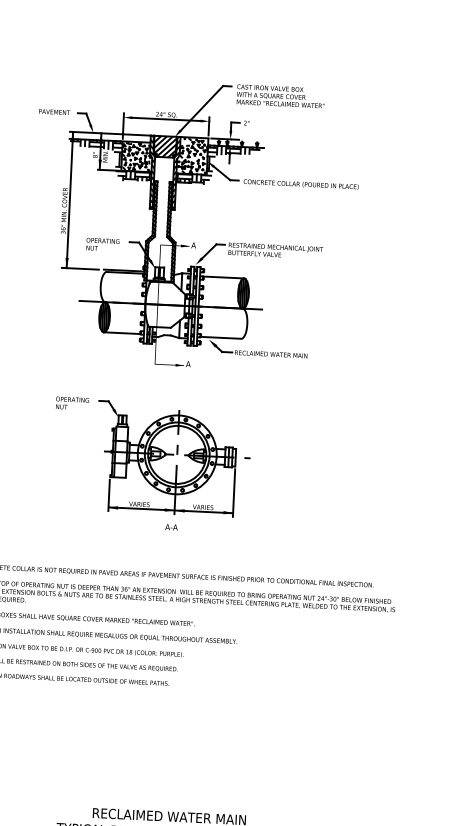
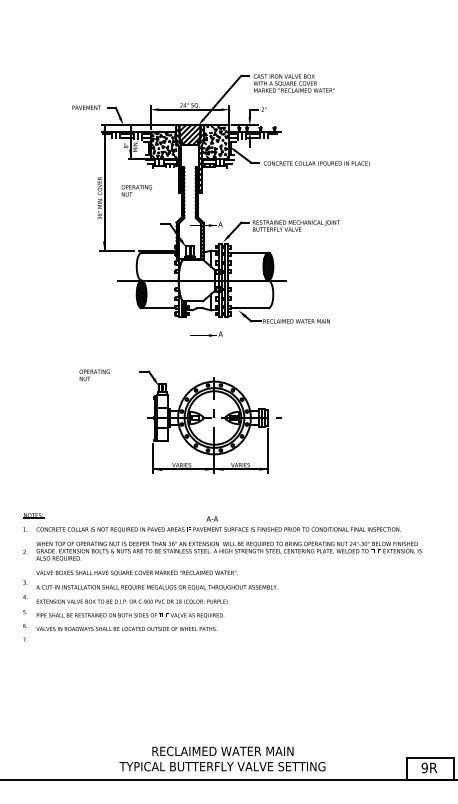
text: (102, 244) -> (136, 190), moved
text: (72, 403) -> (94, 375), moved
text: (170, 526) -> (211, 518), moved

